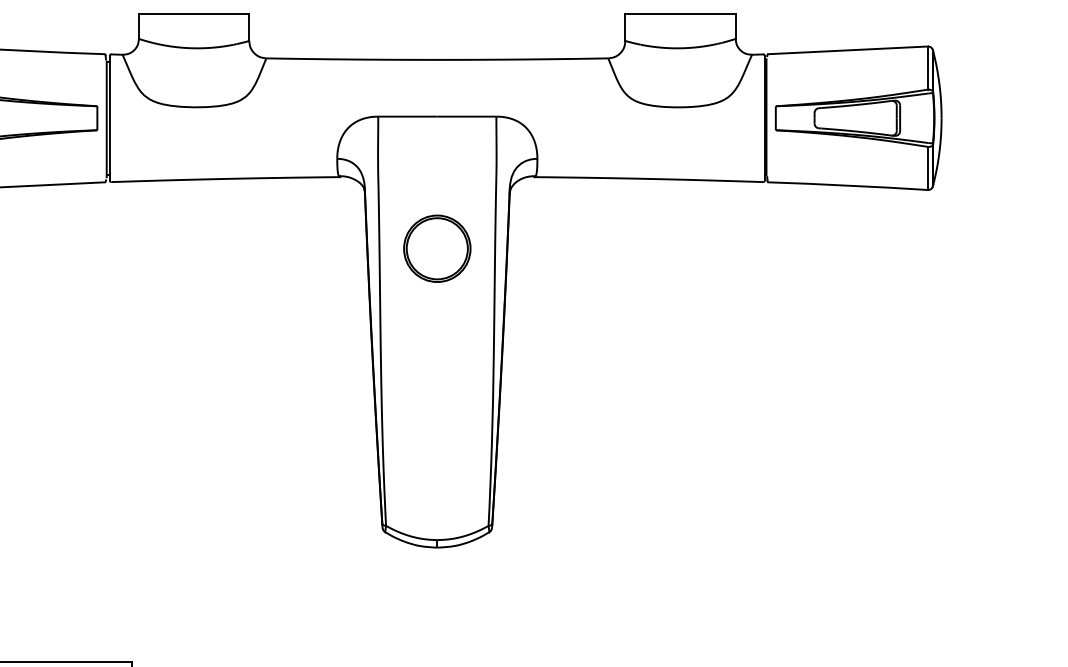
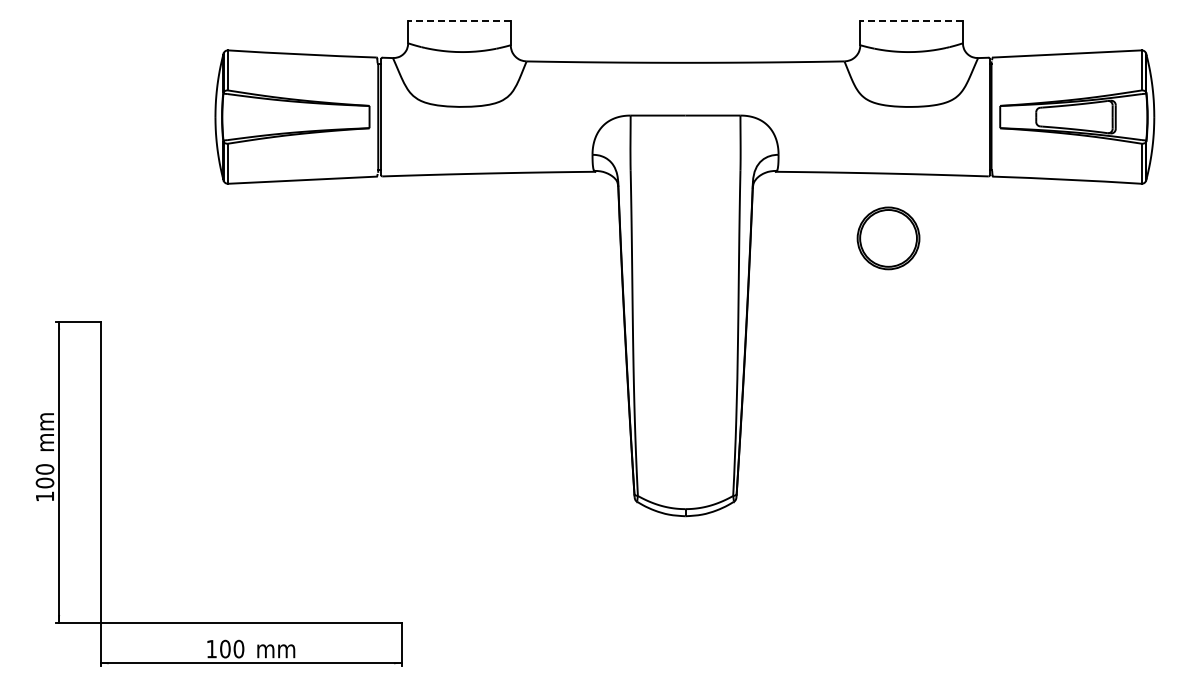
line: (193, 14) -> (458, 20), solid -> dashed
line: (680, 14) -> (911, 20), solid -> dashed
part: (437, 248) -> (888, 238), moved

